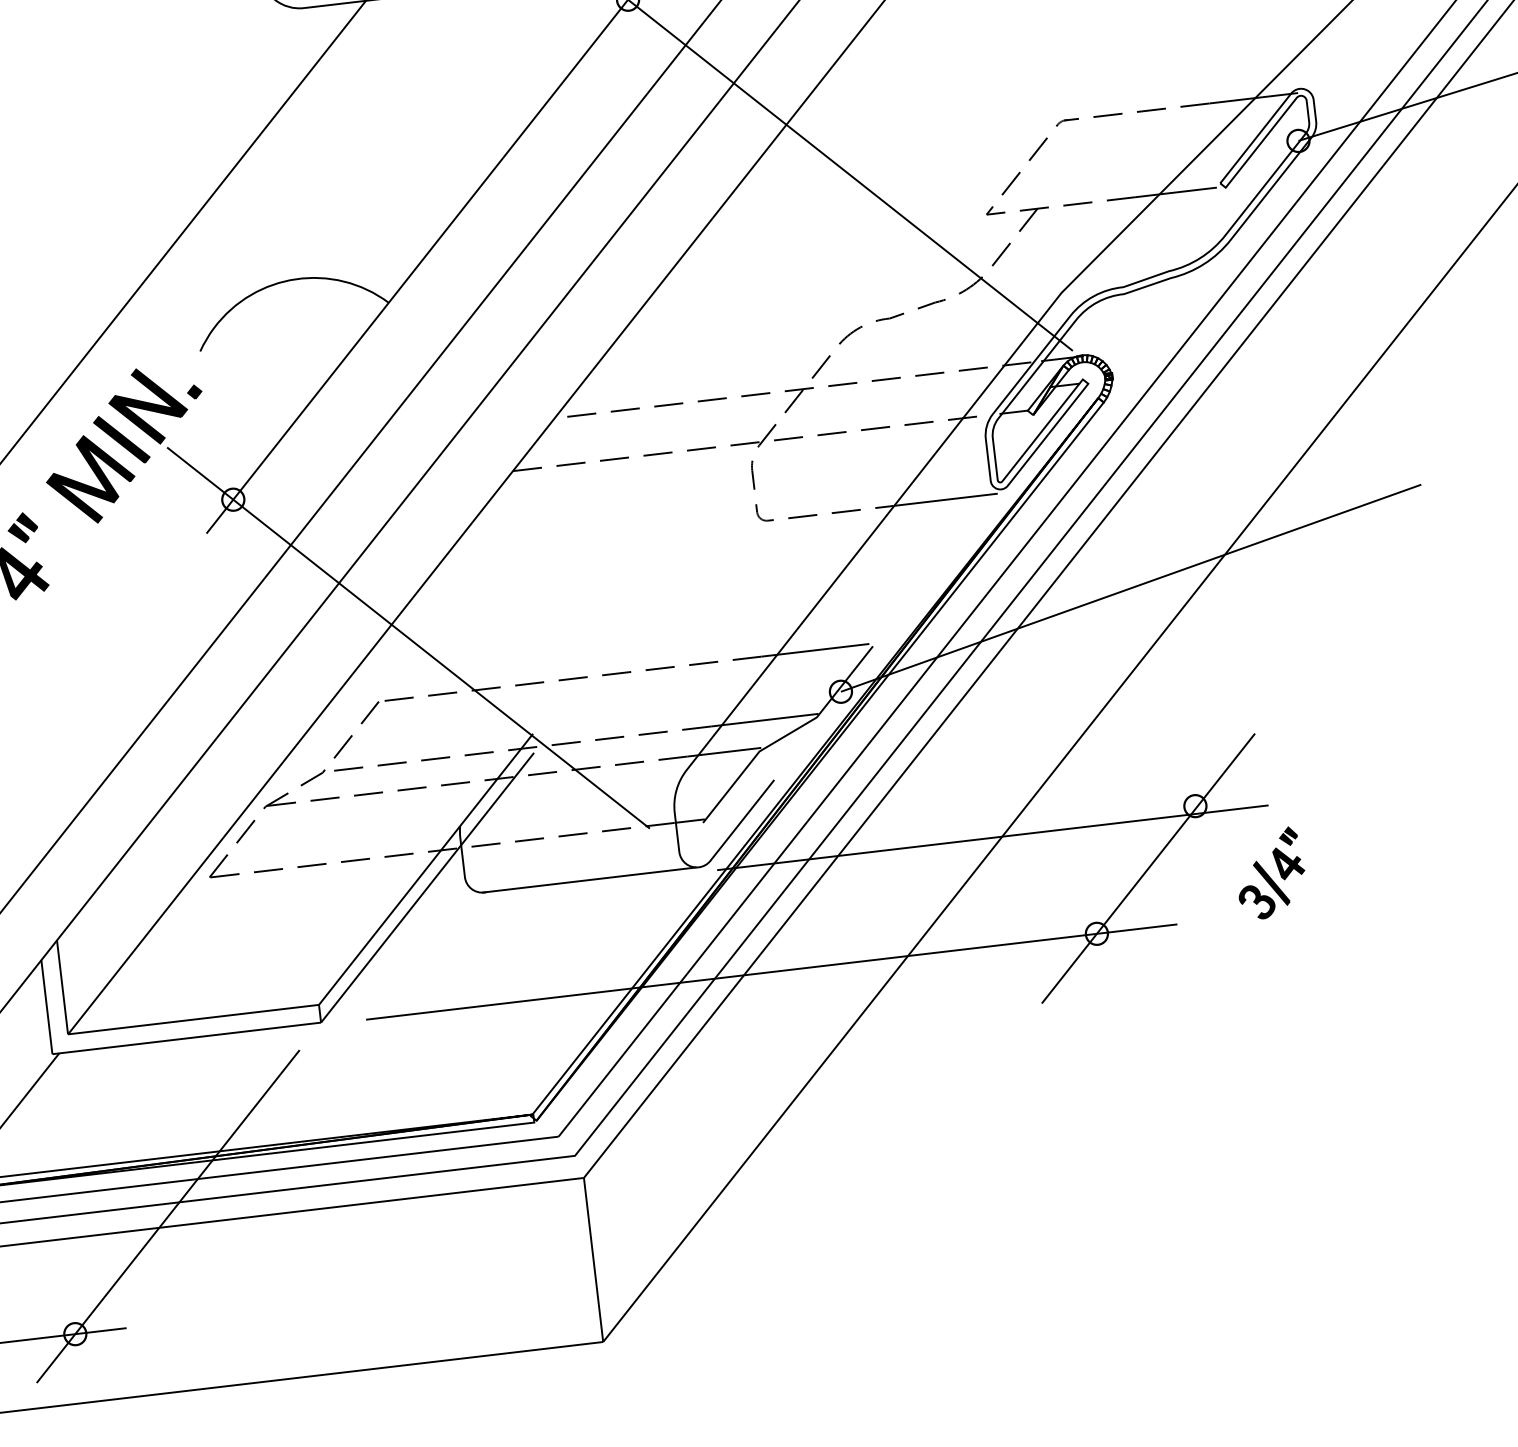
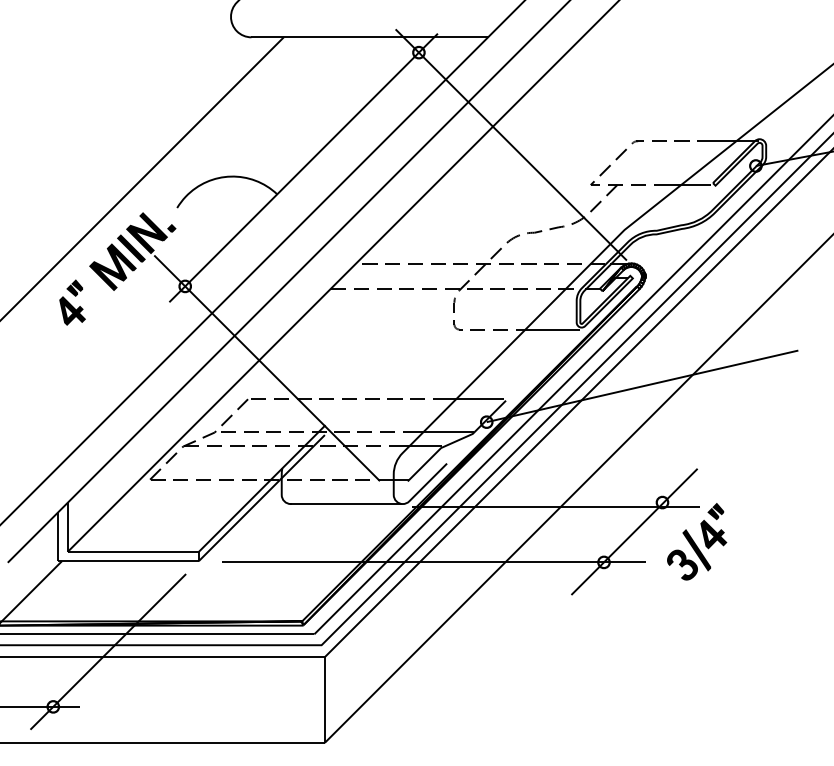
part: (1271, 872) -> (697, 541), size x1.67

